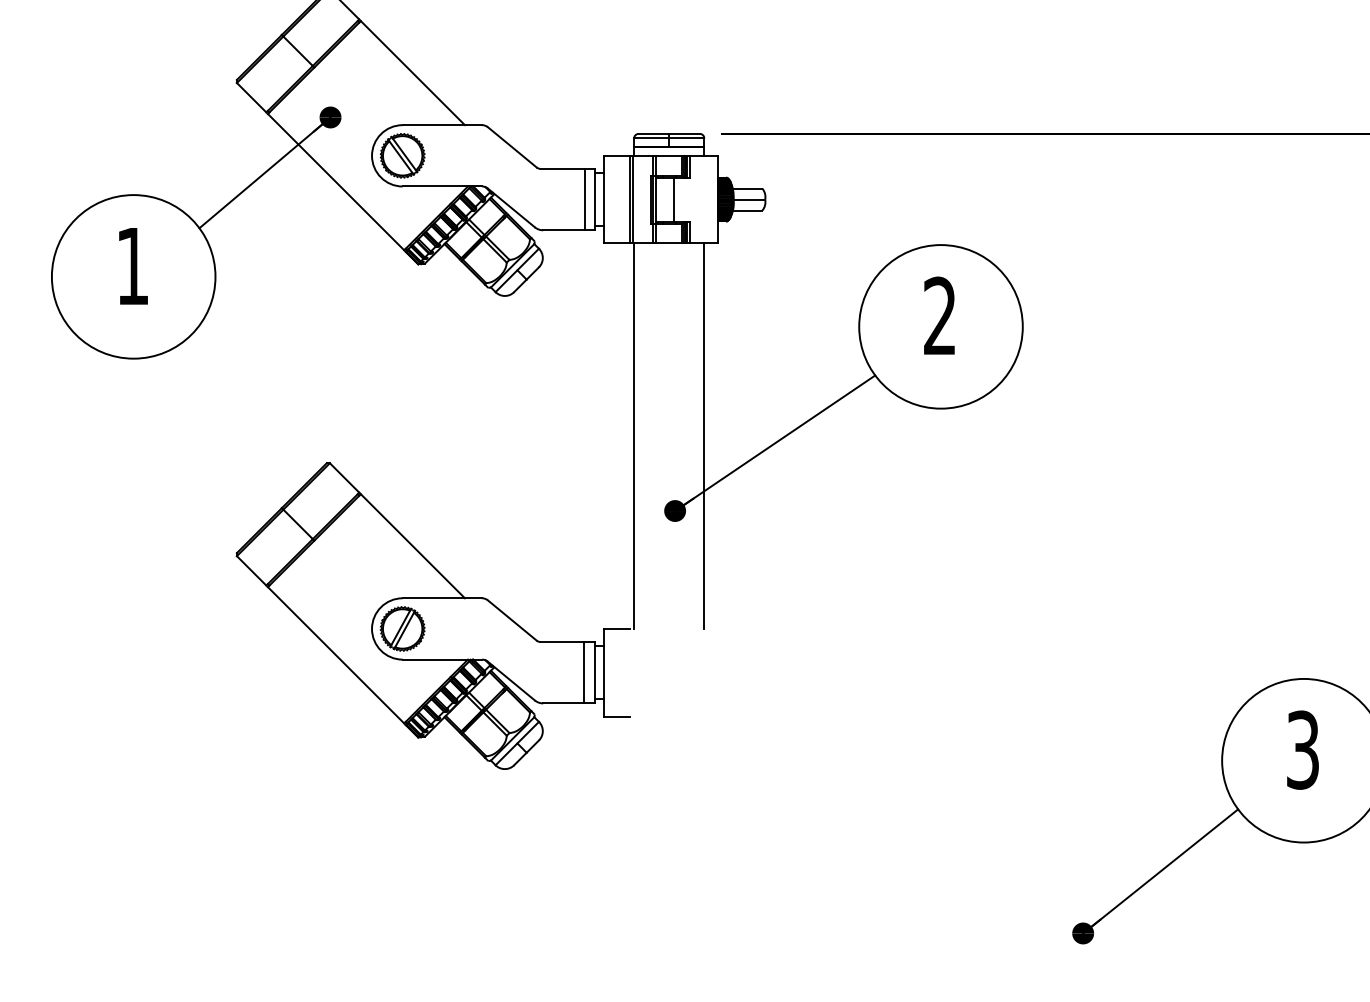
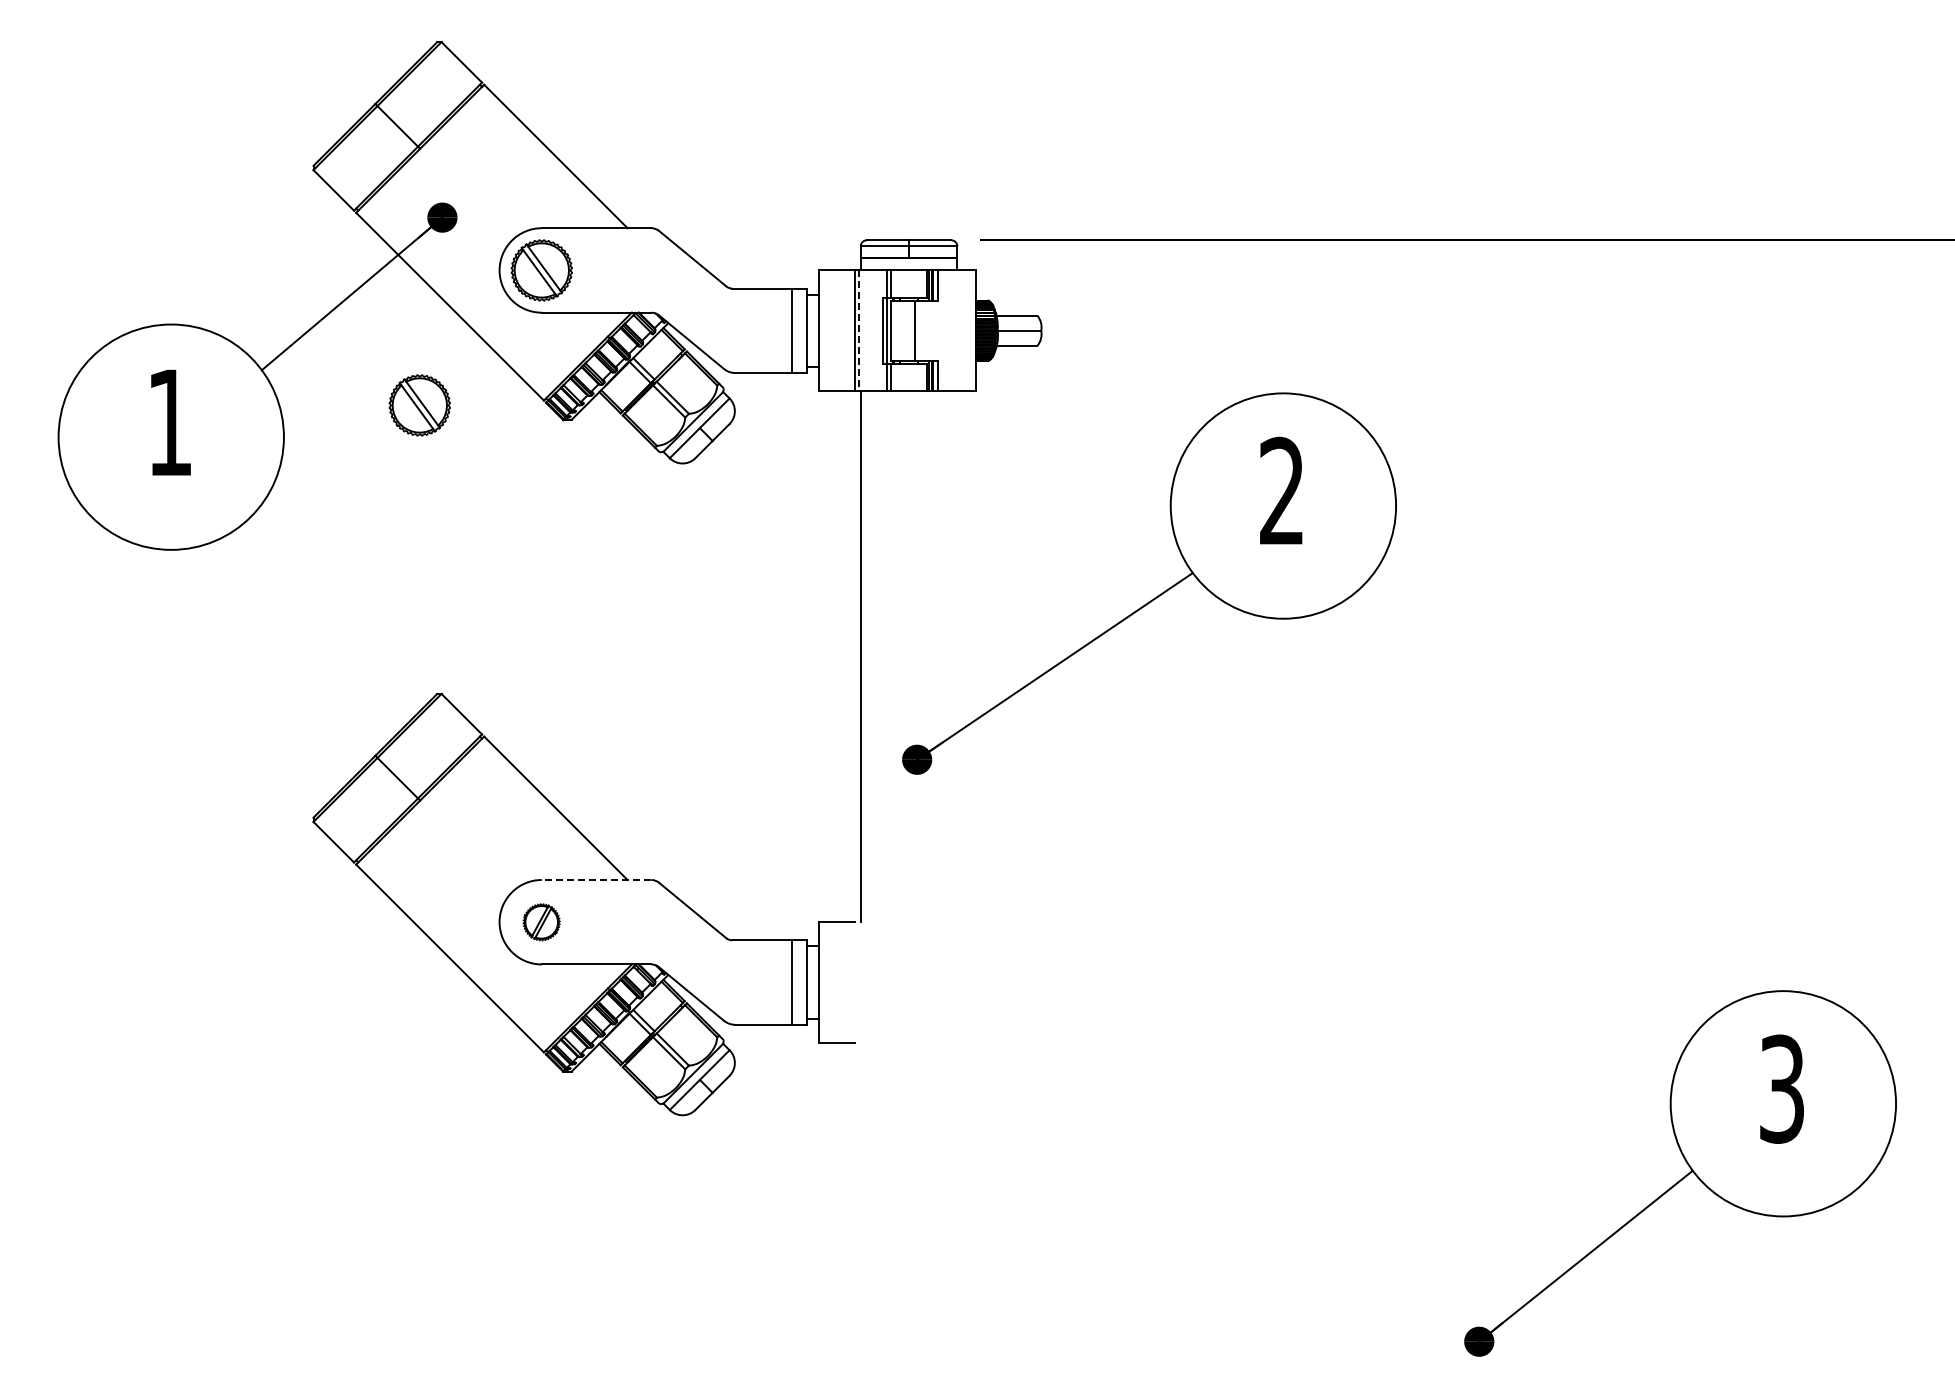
line: (633, 200) -> (859, 331), solid -> dashed
part: (313, 253) -> (419, 405), added
line: (704, 436) -> (957, 656), removed
line: (442, 597) -> (596, 879), solid -> dashed
part: (402, 629) -> (541, 922), size x0.6

